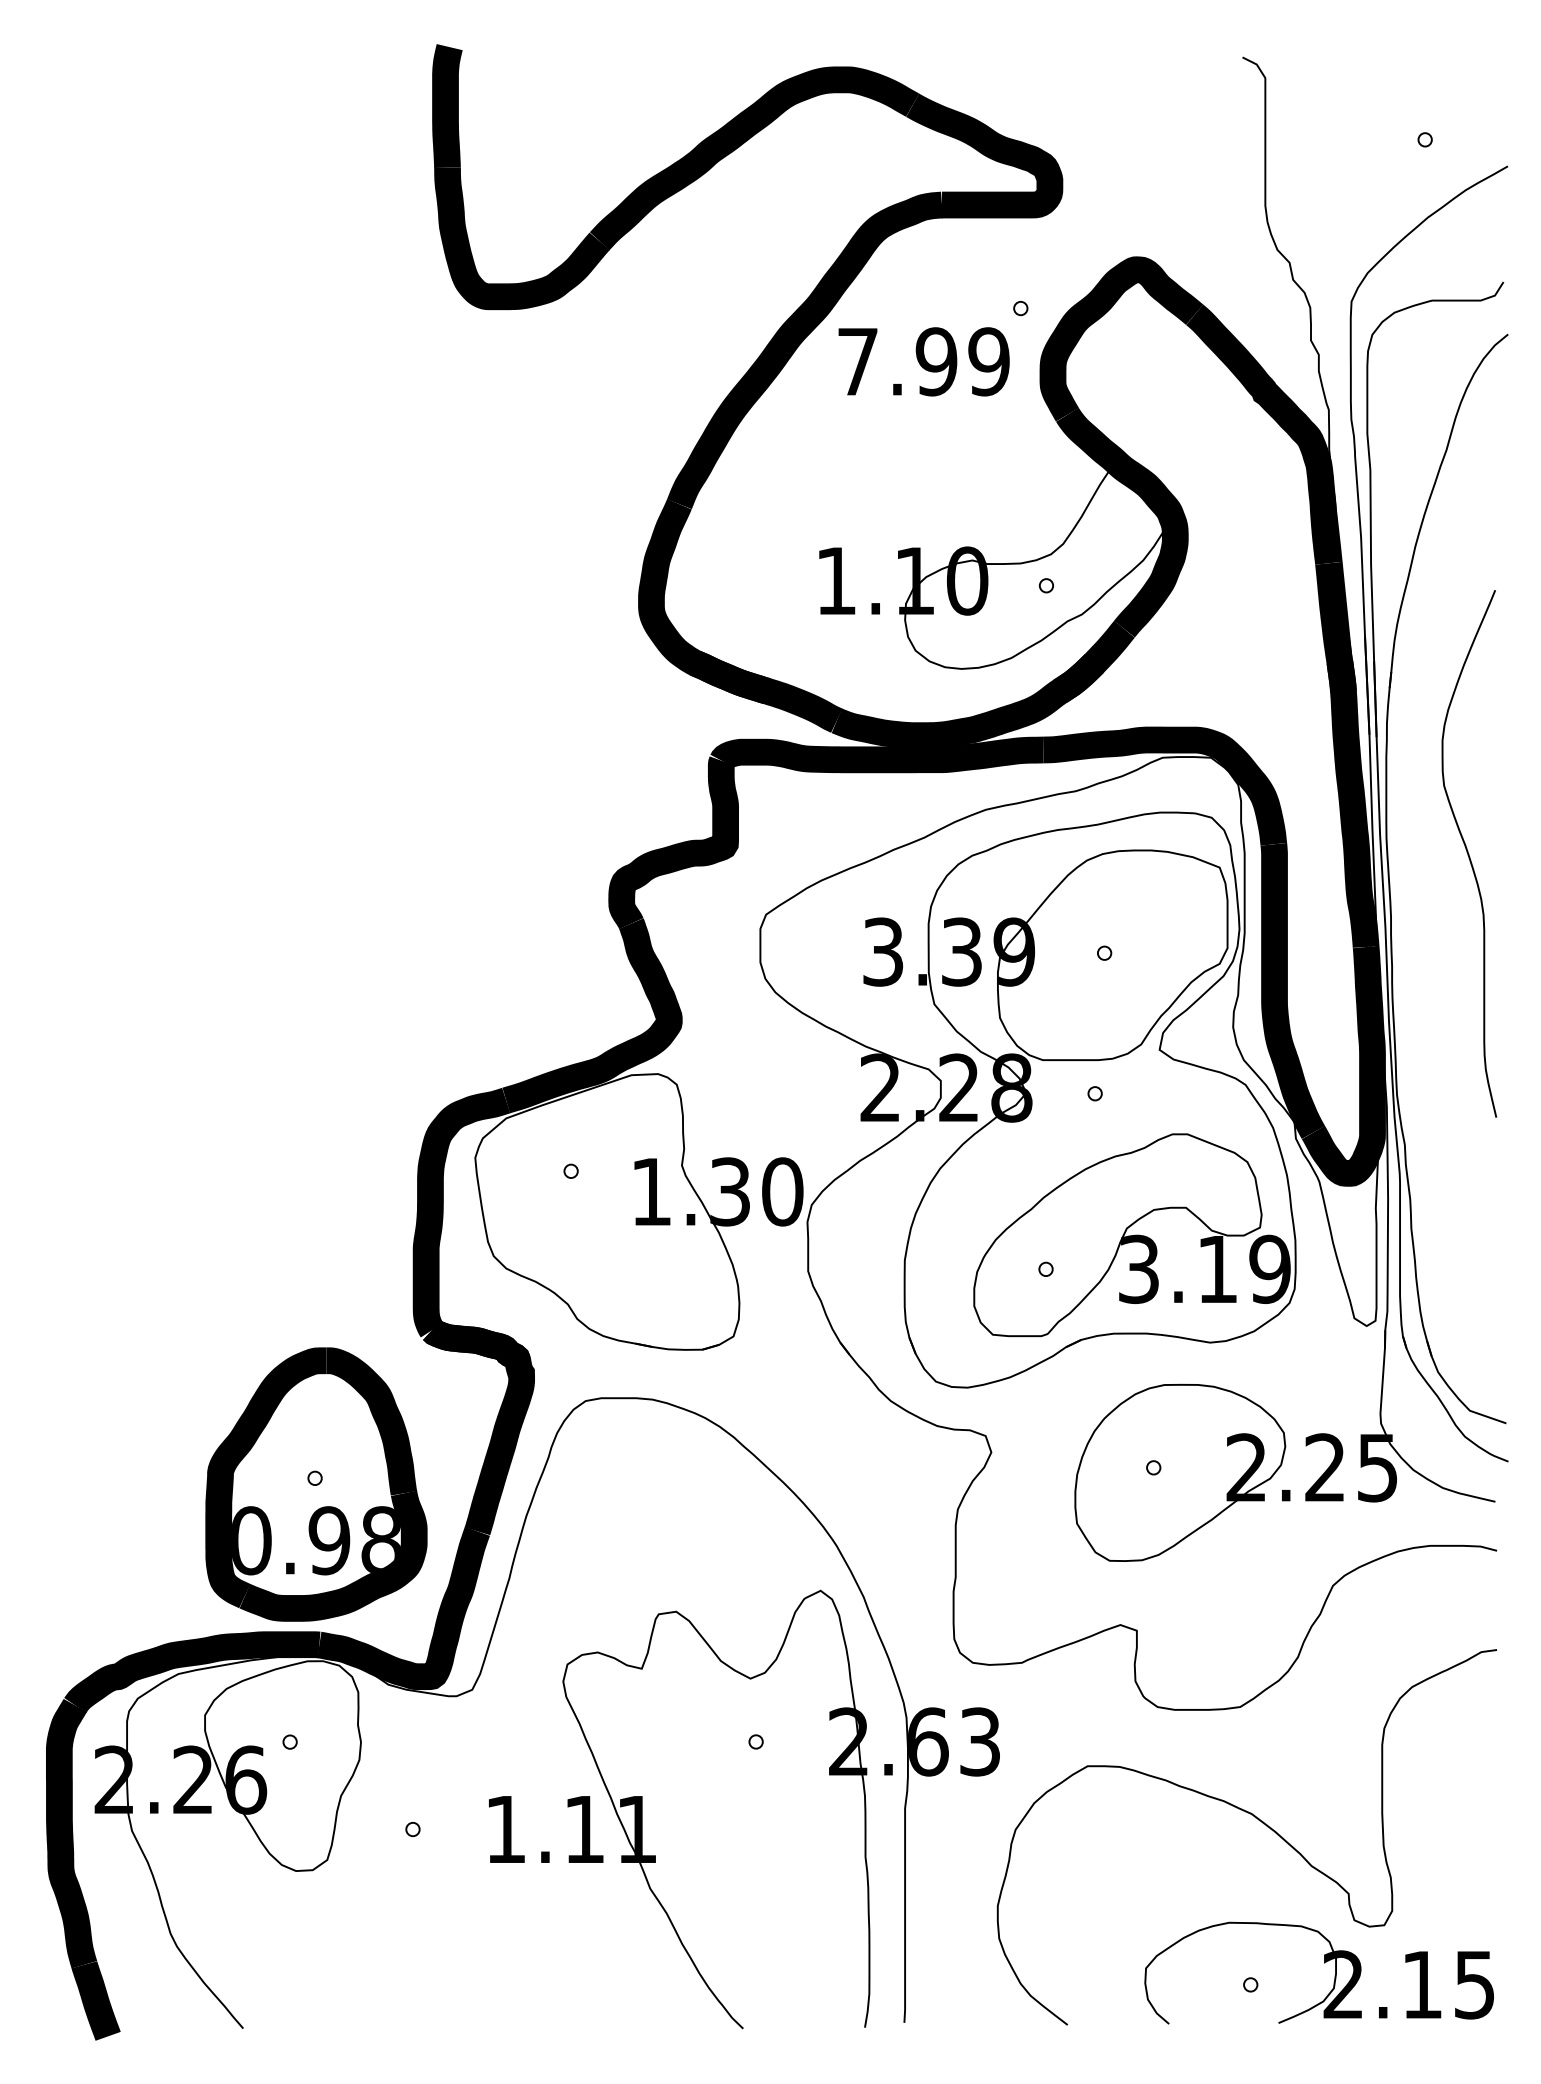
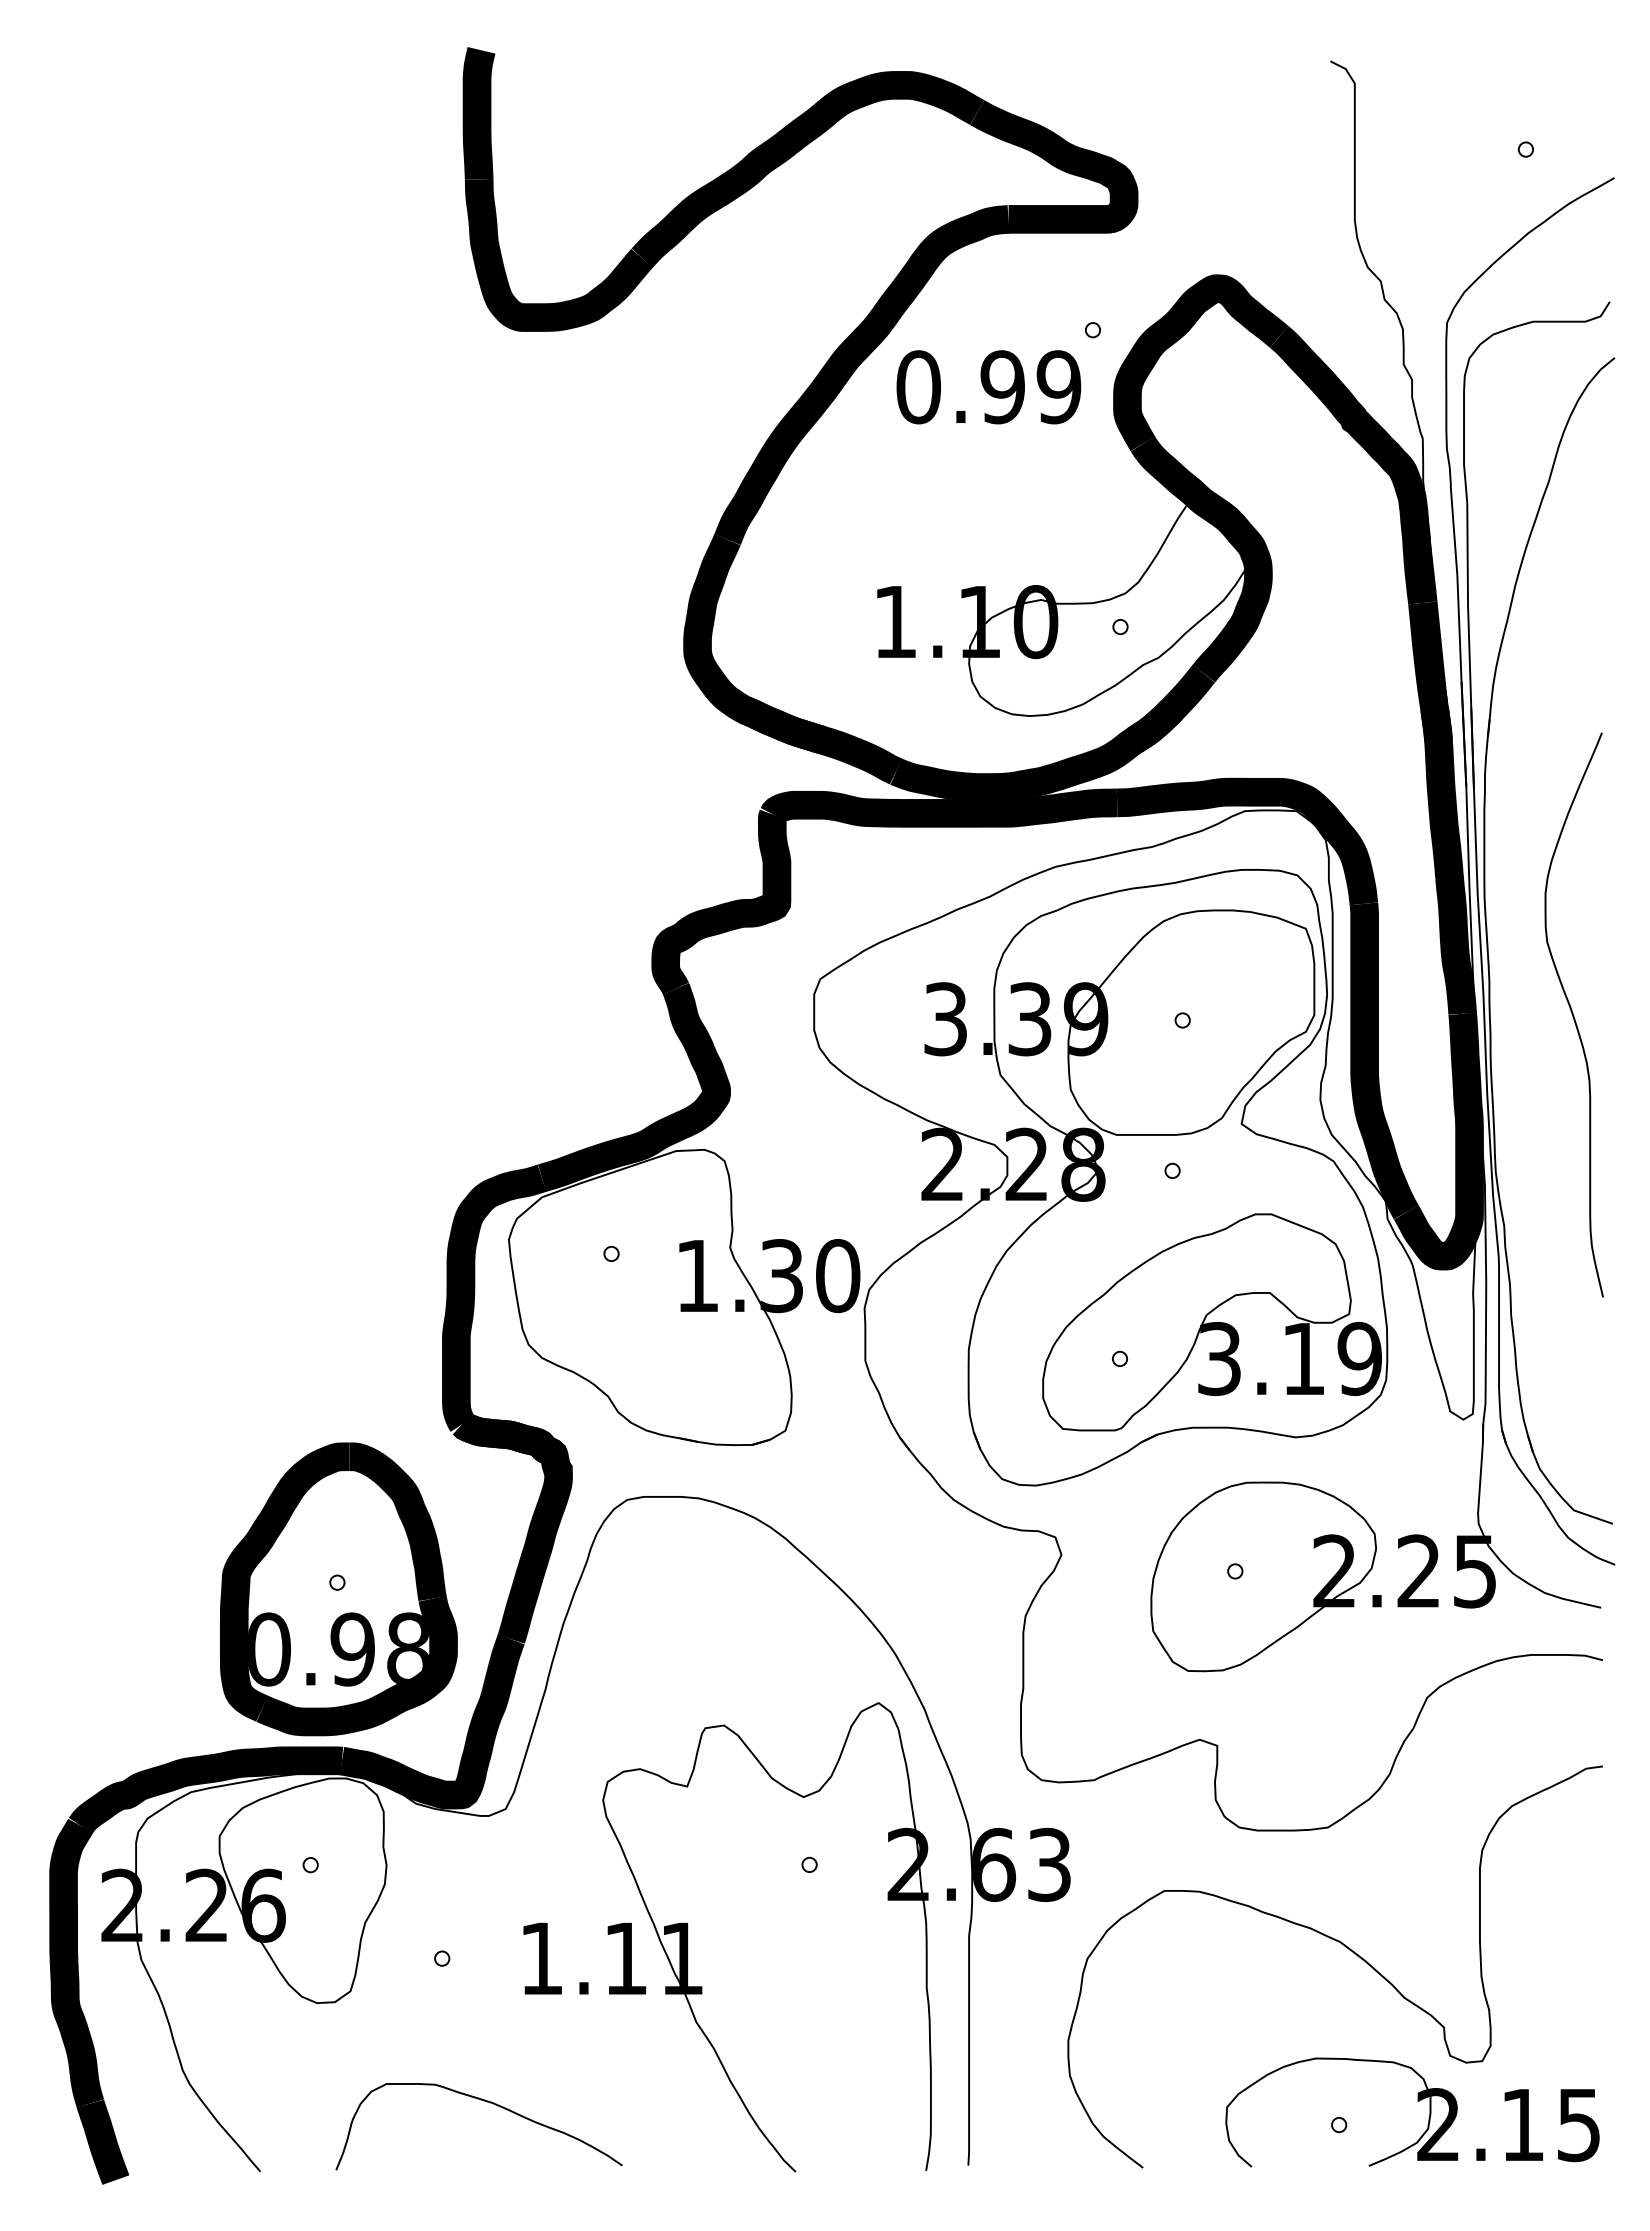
text: (857, 362) -> (918, 387), 7.99 -> 0.99
curve: (1468, 853) -> (1573, 1014), moved
curve: (451, 1962) -> (483, 2101), added

